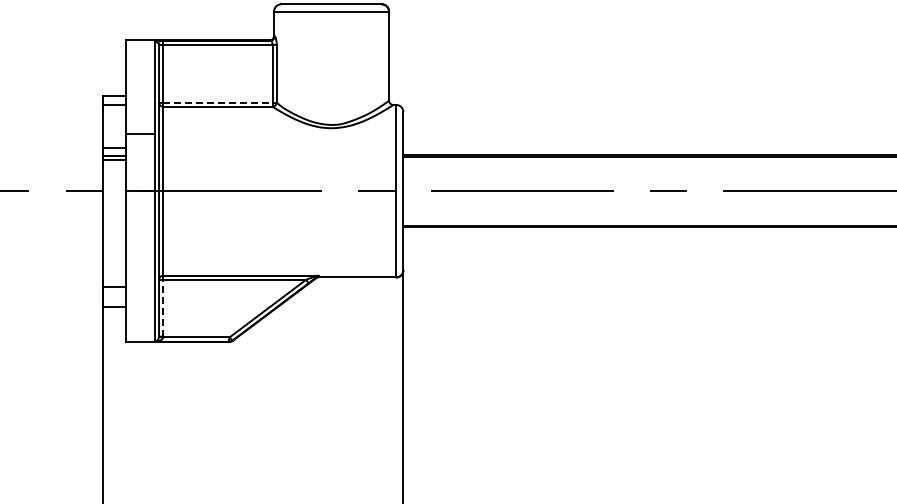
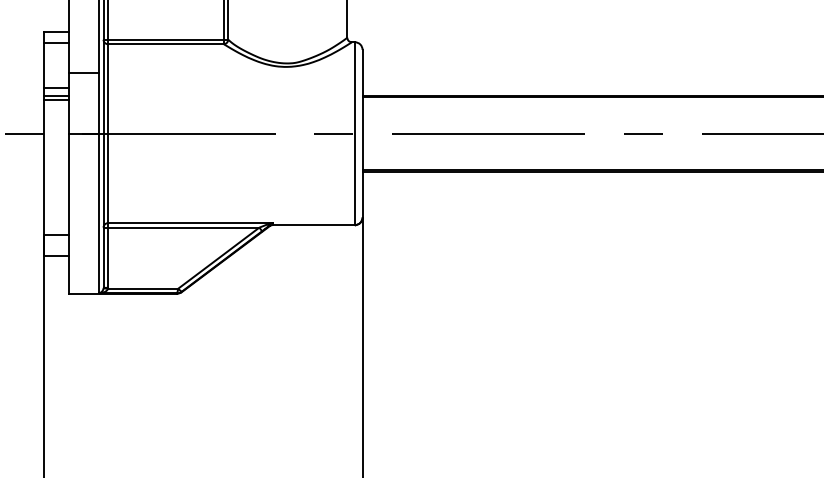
line: (218, 102) -> (166, 39), dashed -> solid
line: (163, 307) -> (108, 256), dashed -> solid

